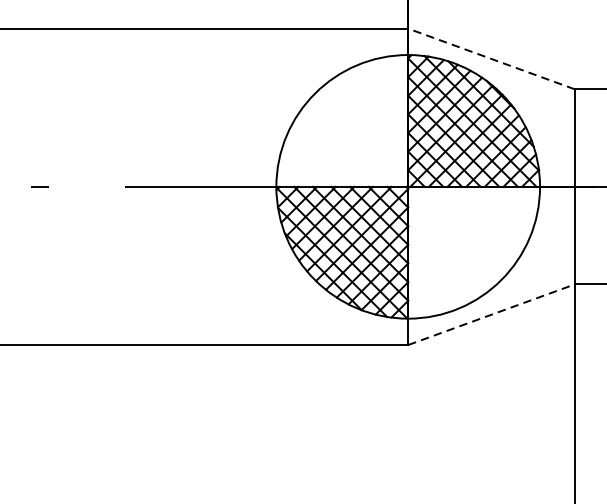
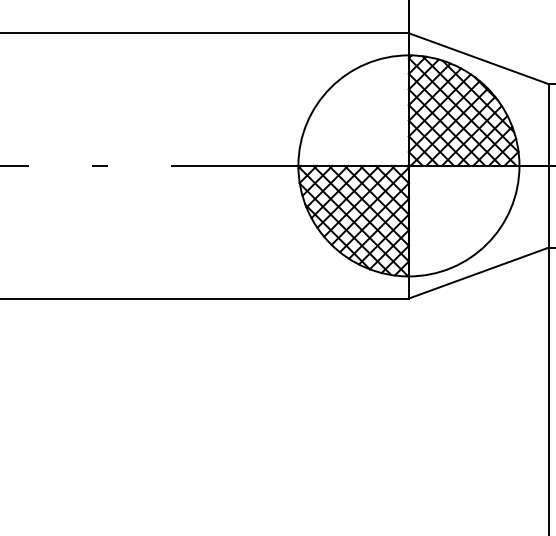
line: (491, 58) -> (478, 58), dashed -> solid
line: (492, 313) -> (479, 272), dashed -> solid

